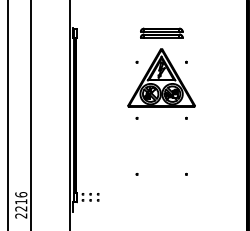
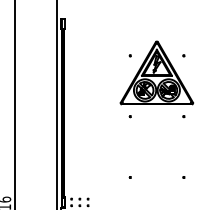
part: (161, 32) -> (156, 23), removed

